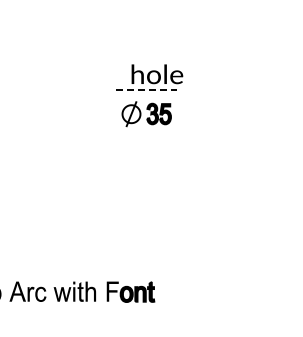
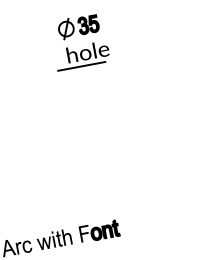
line: (147, 90) -> (82, 66), dashed -> solid
part: (146, 114) -> (78, 27), moved

